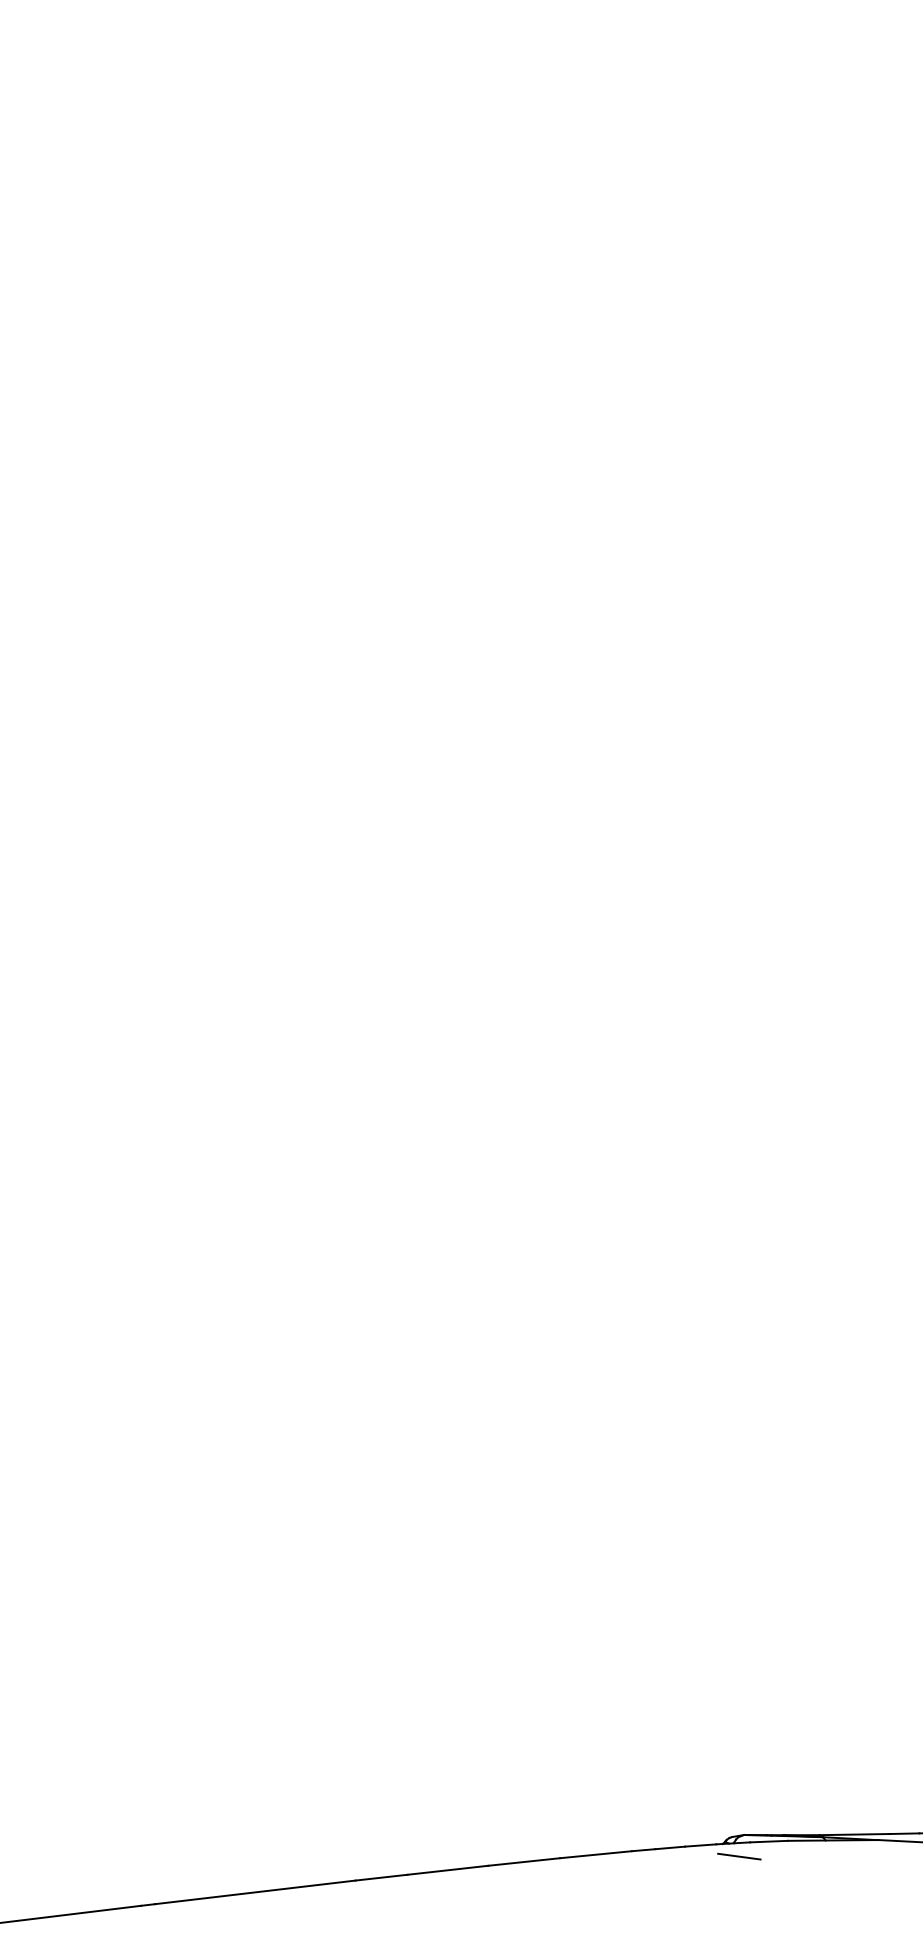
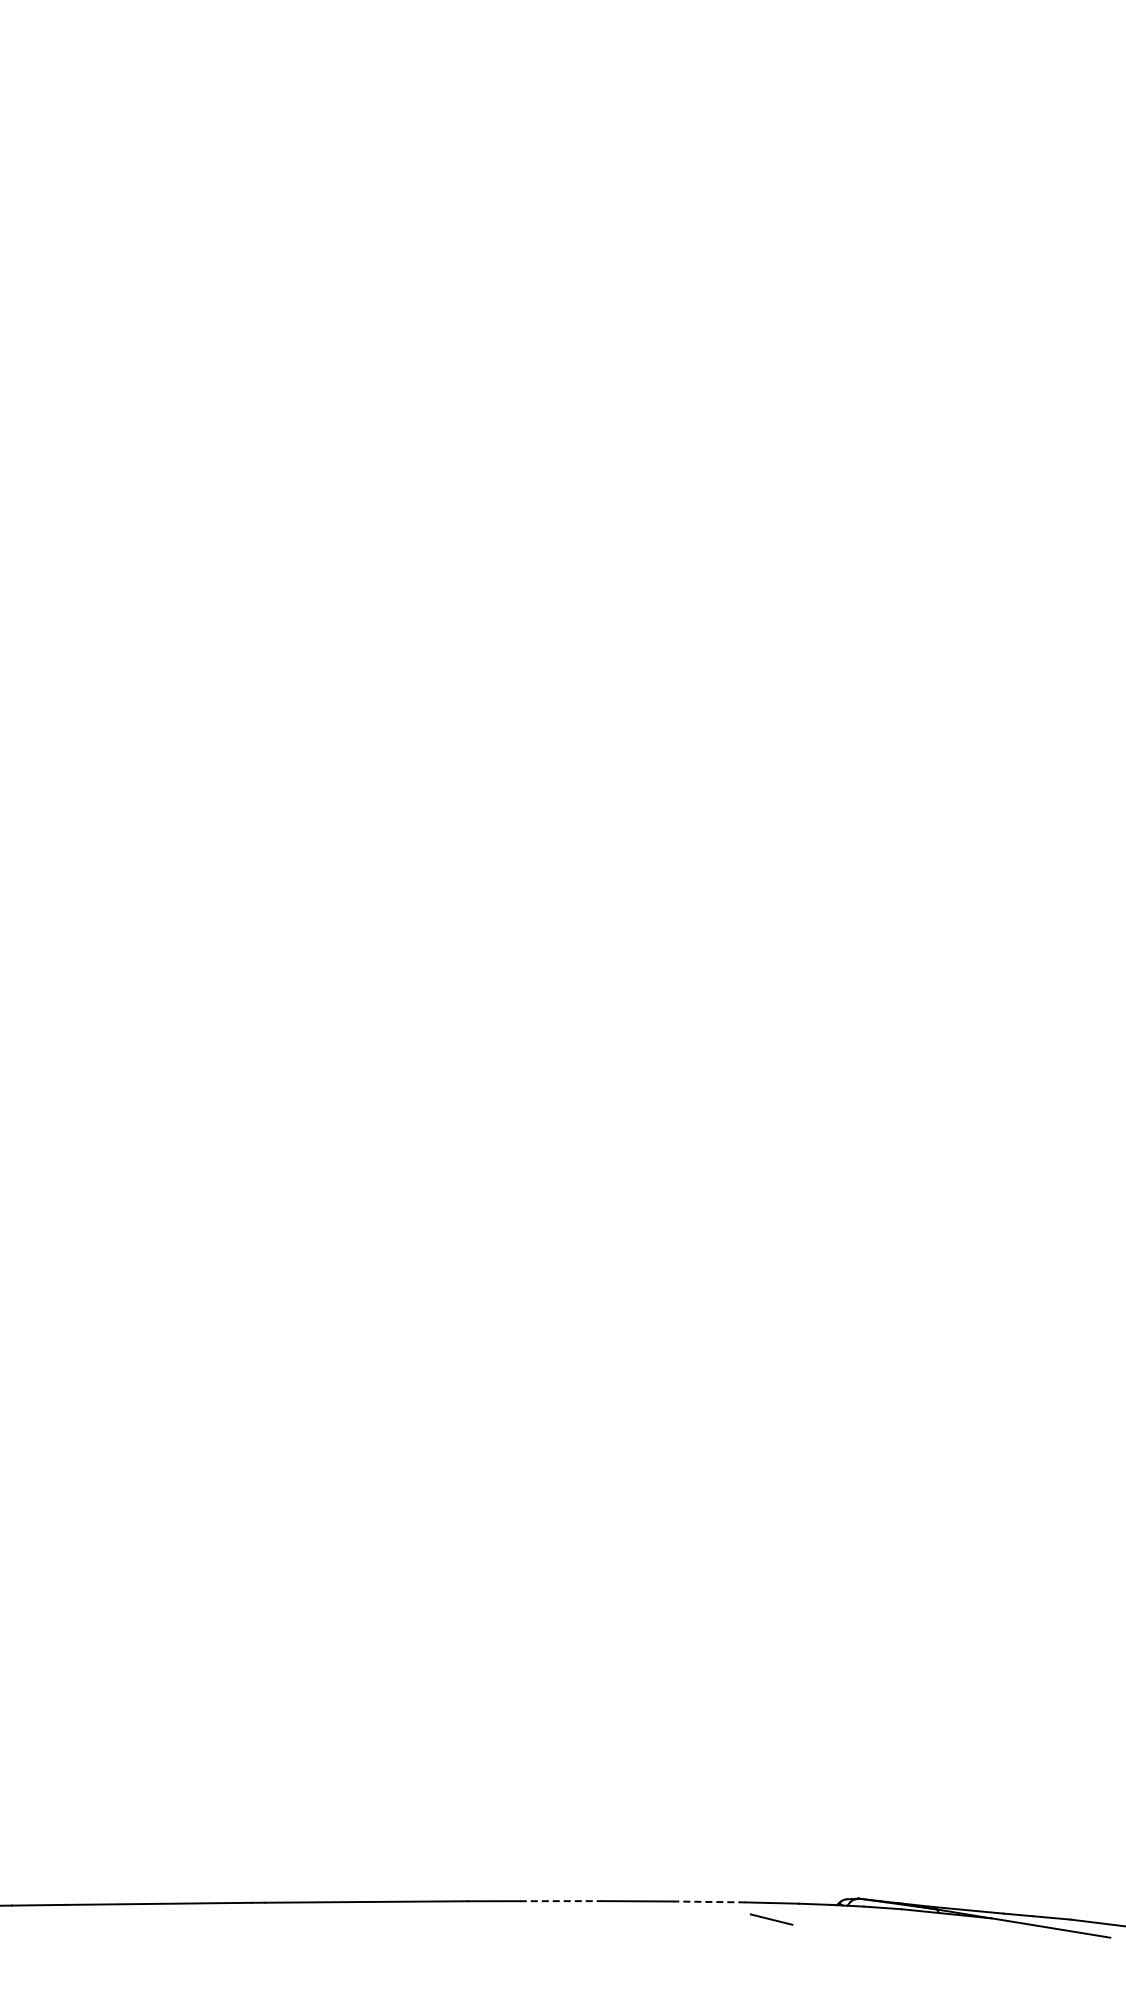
line: (595, 1854) -> (708, 1901), solid -> dashed
line: (739, 1856) -> (771, 1919), moved
line: (448, 1870) -> (560, 1901), solid -> dashed

